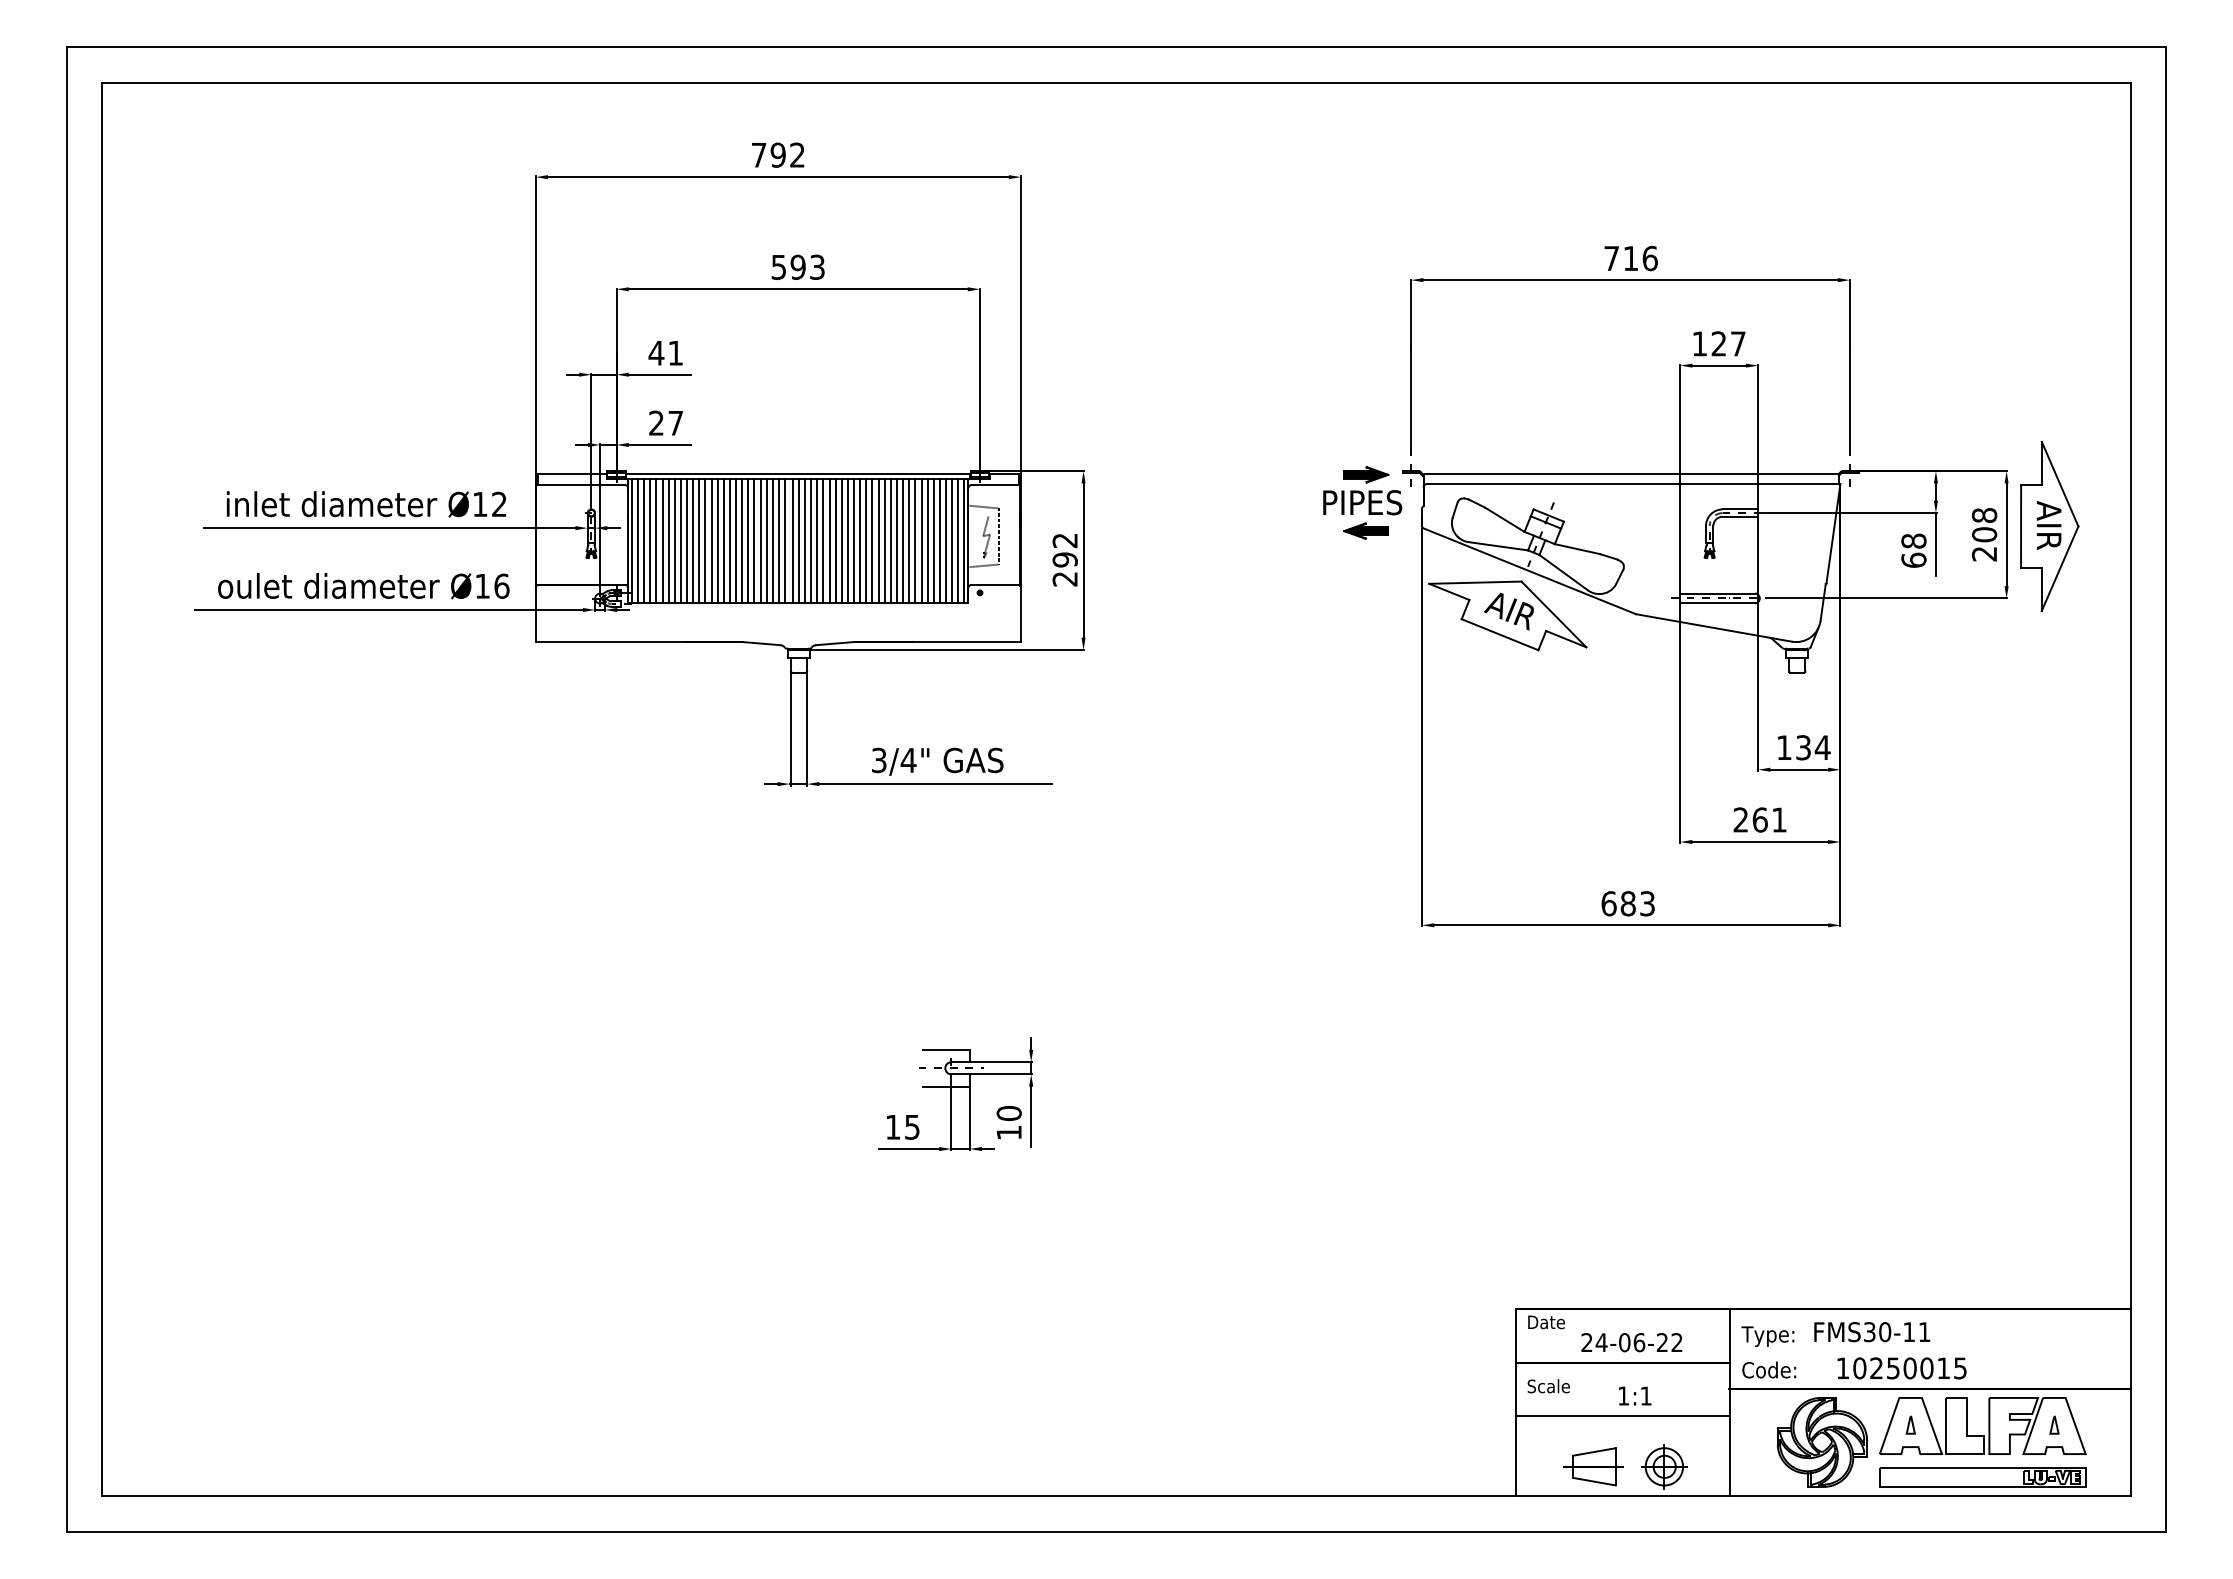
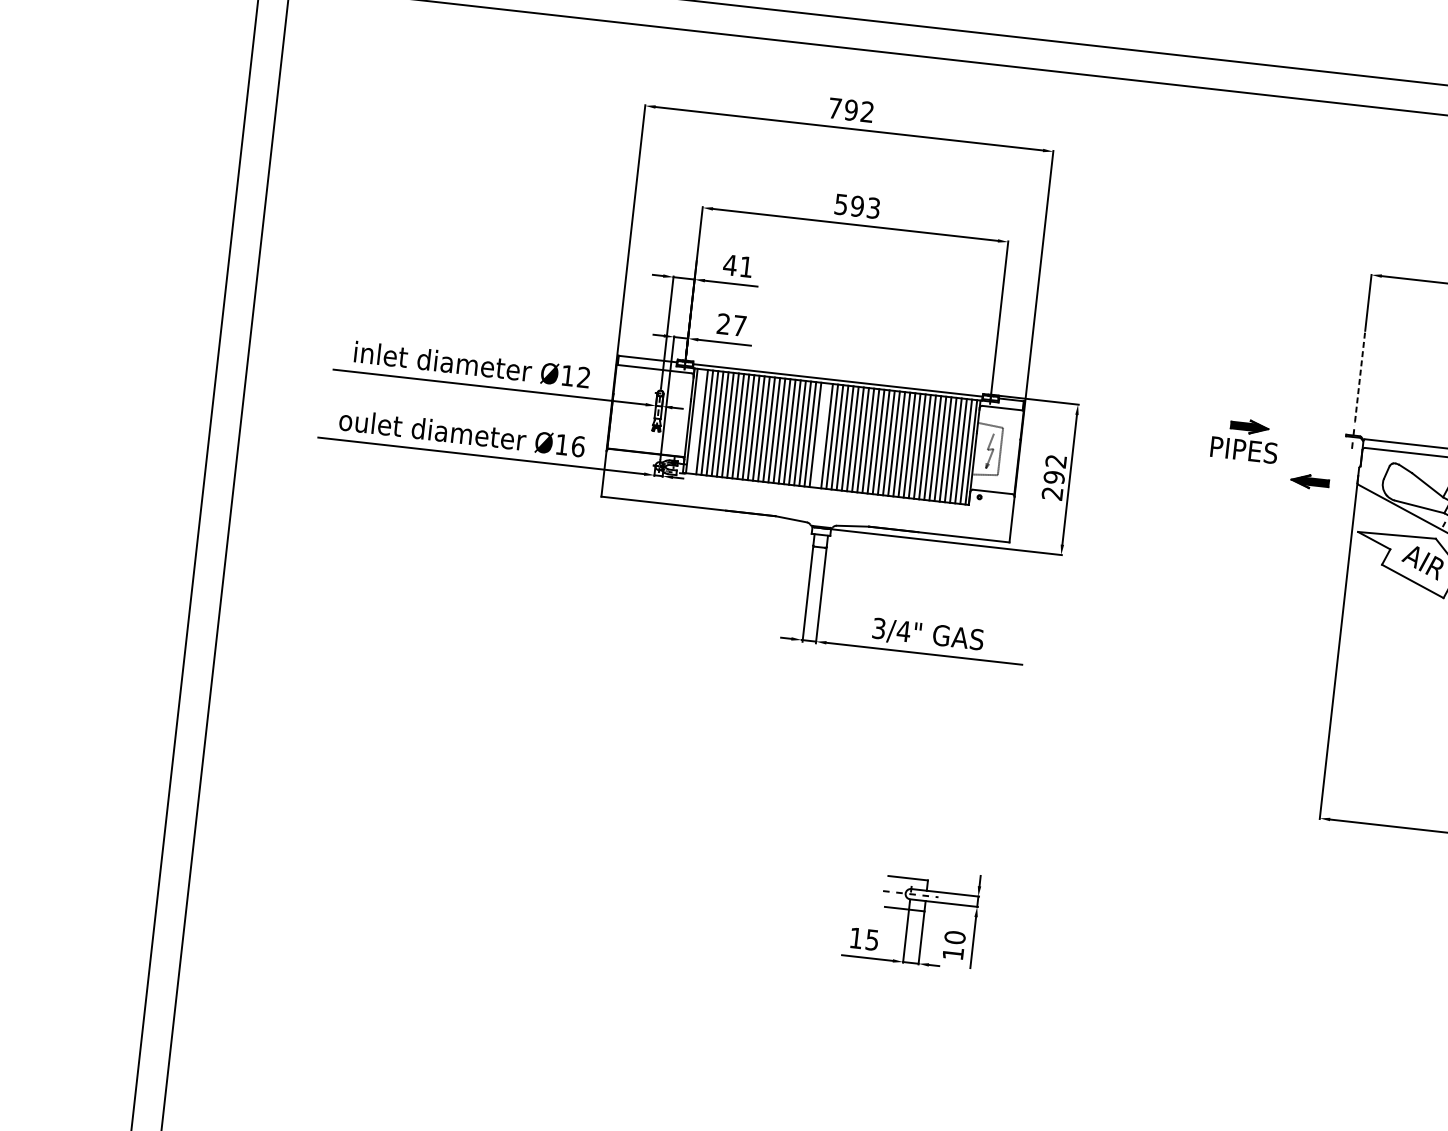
line: (1411, 400) -> (1360, 376), solid -> dashed
part: (1362, 490) -> (1245, 439), moved
line: (638, 541) -> (697, 421), removed
line: (785, 541) -> (820, 435), removed

